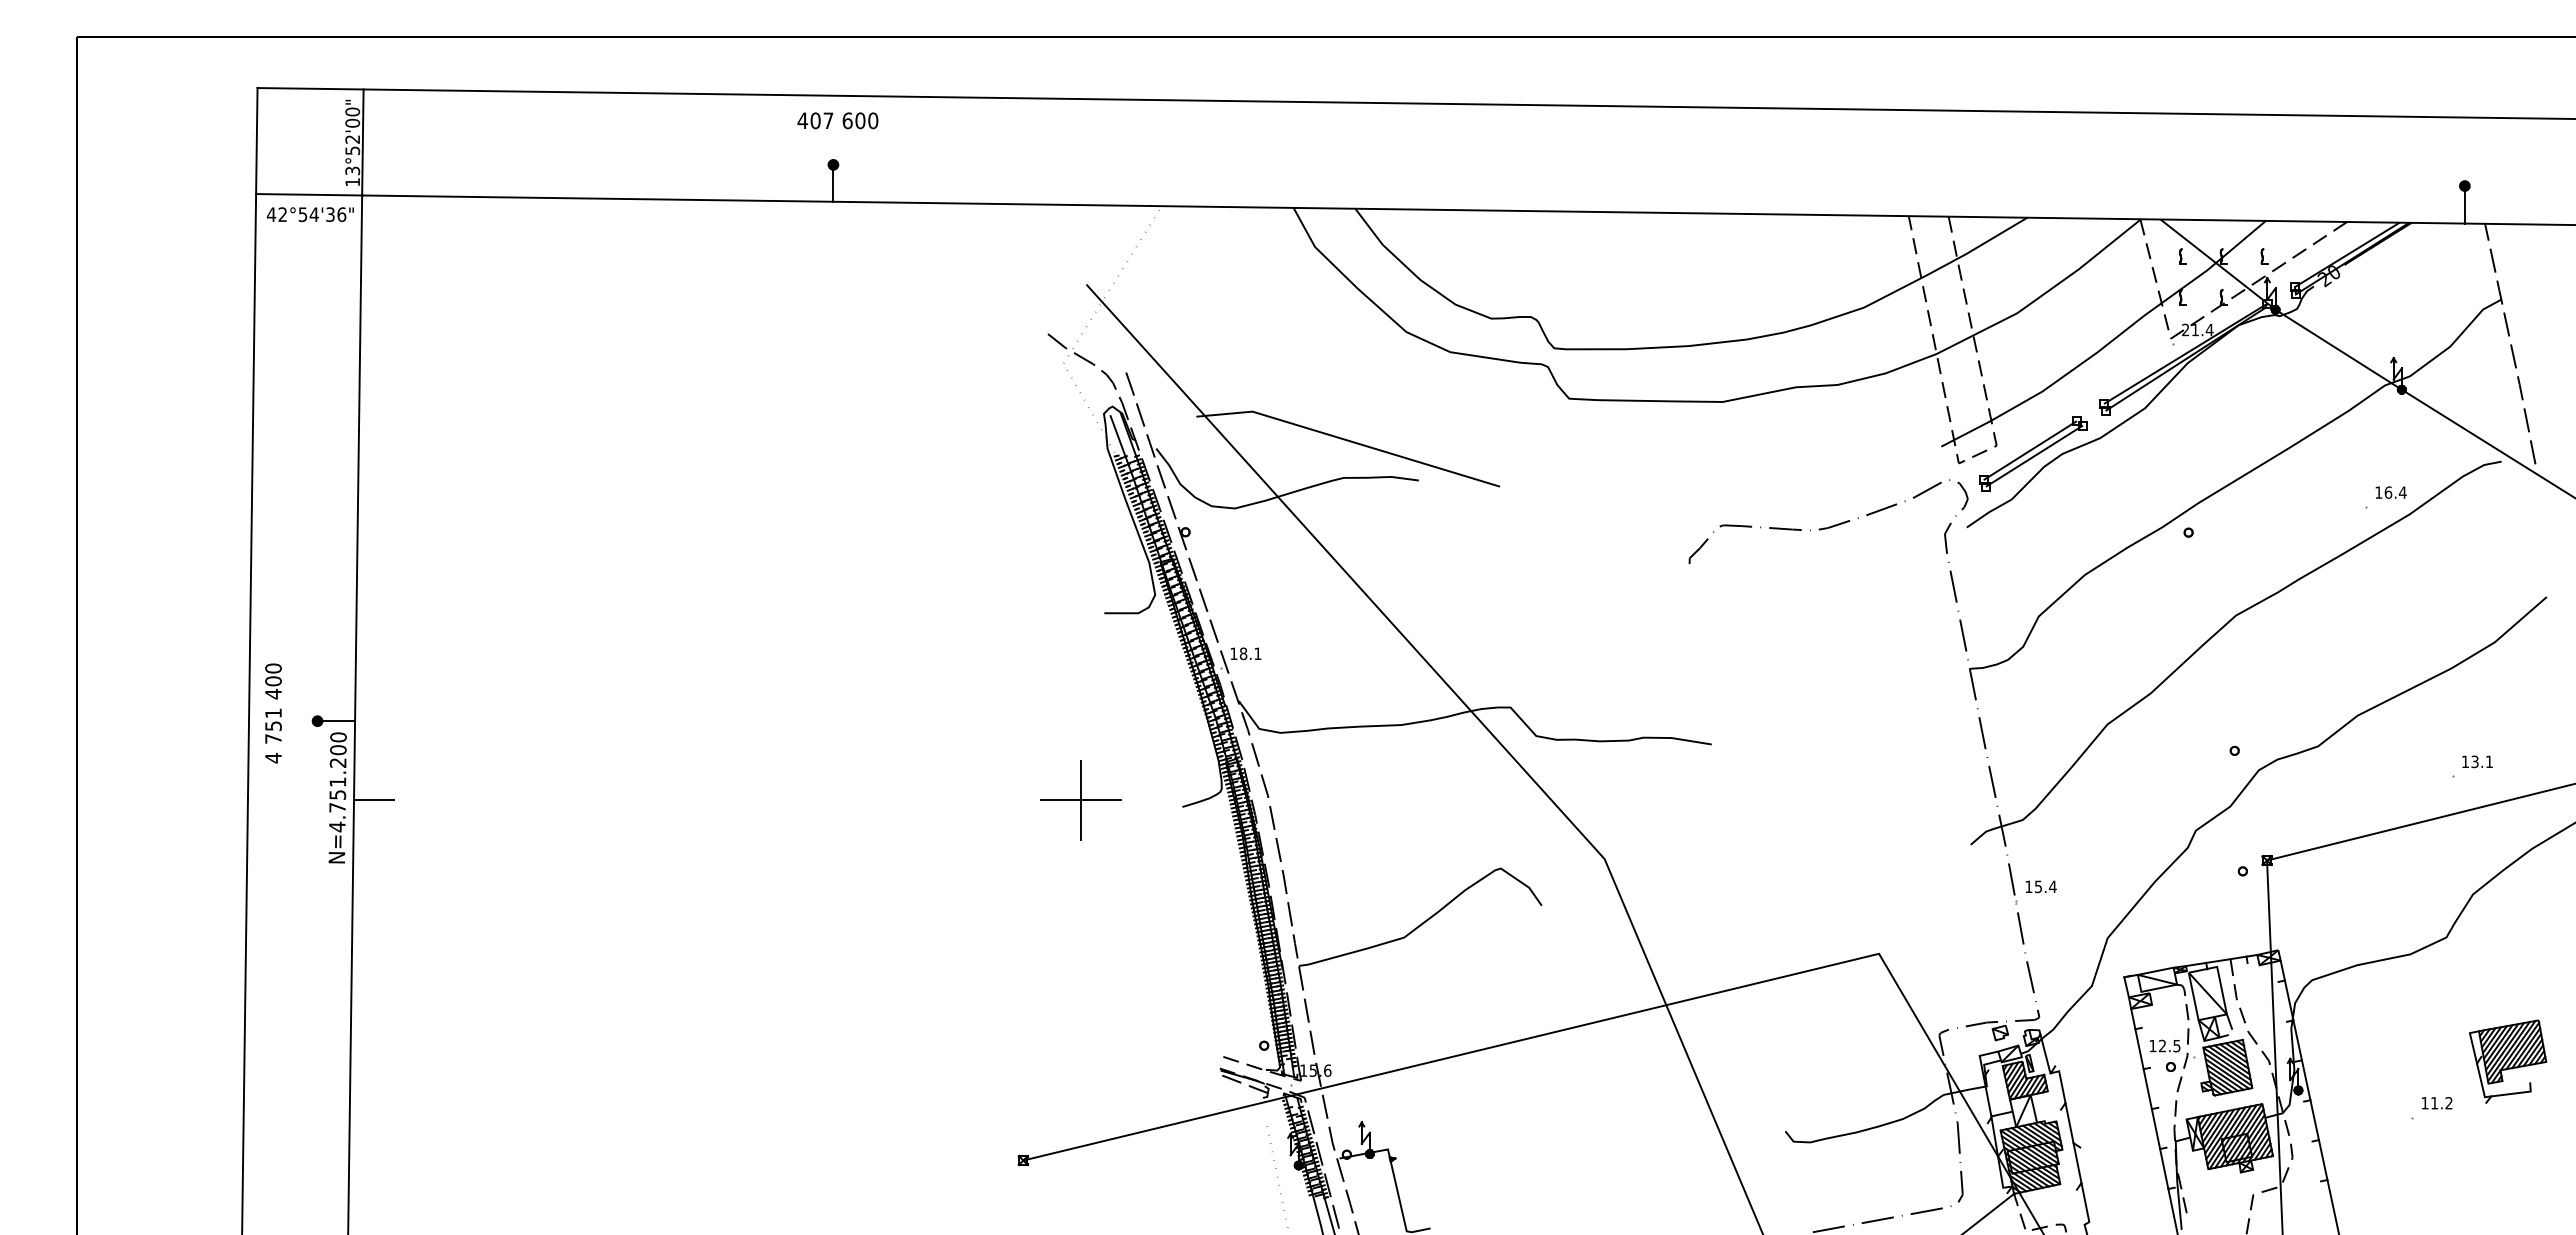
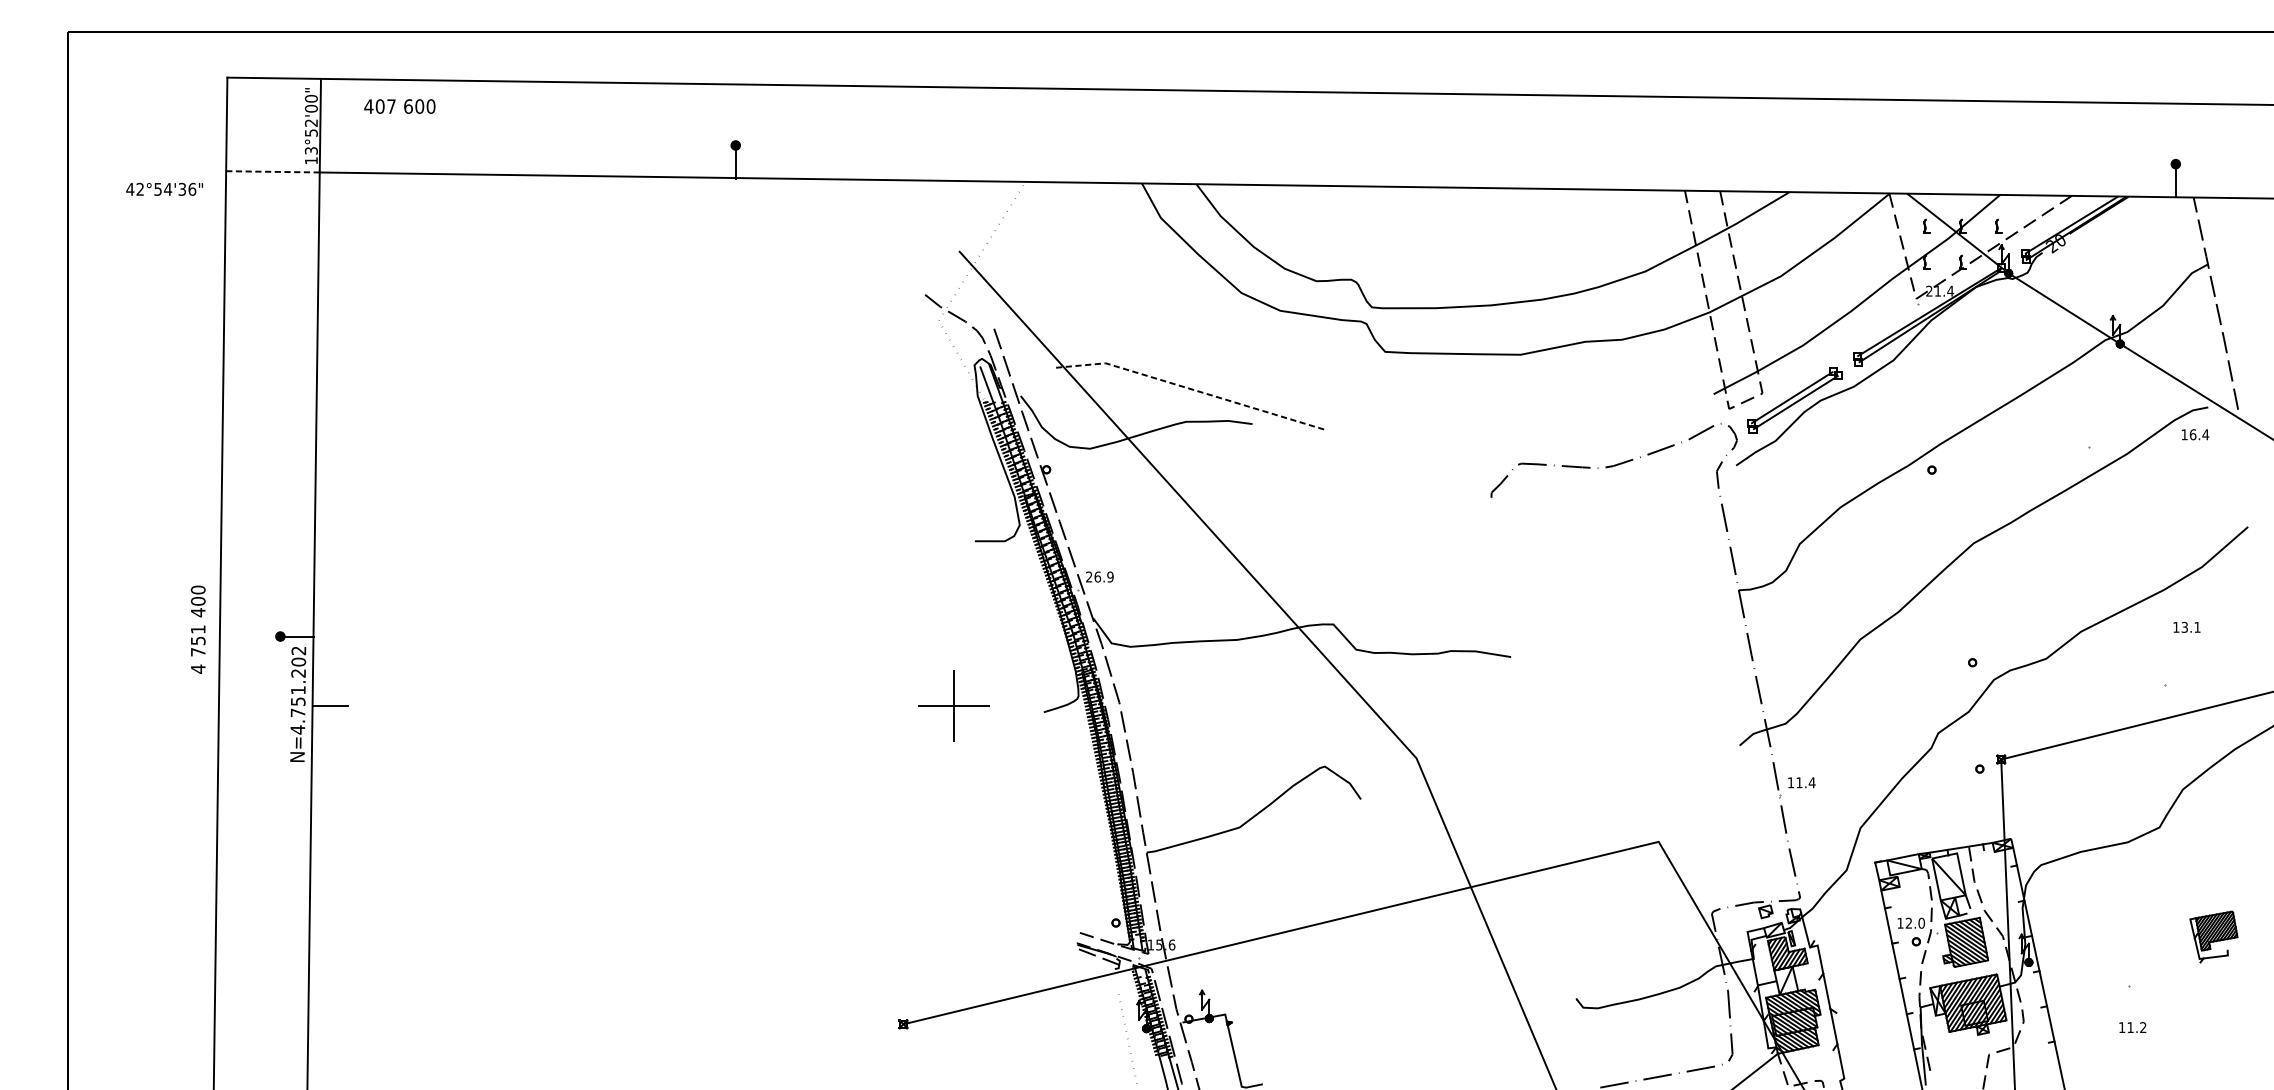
text: (837, 120) -> (399, 106), moved
line: (308, 194) -> (272, 171), solid -> dashed
text: (309, 214) -> (163, 189), moved
line: (1349, 440) -> (1191, 388), solid -> dashed
text: (2390, 492) -> (2194, 434), moved
text: (1245, 653) -> (1099, 576), 18.1 -> 26.9
text: (273, 713) -> (198, 629), moved
text: (338, 737) -> (298, 650), N=4.751.200 -> N=4.751.202
text: (2477, 761) -> (2186, 627), moved
text: (2038, 886) -> (1799, 782), 15.4 -> 11.4
text: (2176, 1045) -> (1921, 922), 12.5 -> 12.0
part: (2507, 1061) -> (2213, 936), size x0.7
text: (2437, 1103) -> (2133, 1027), moved

